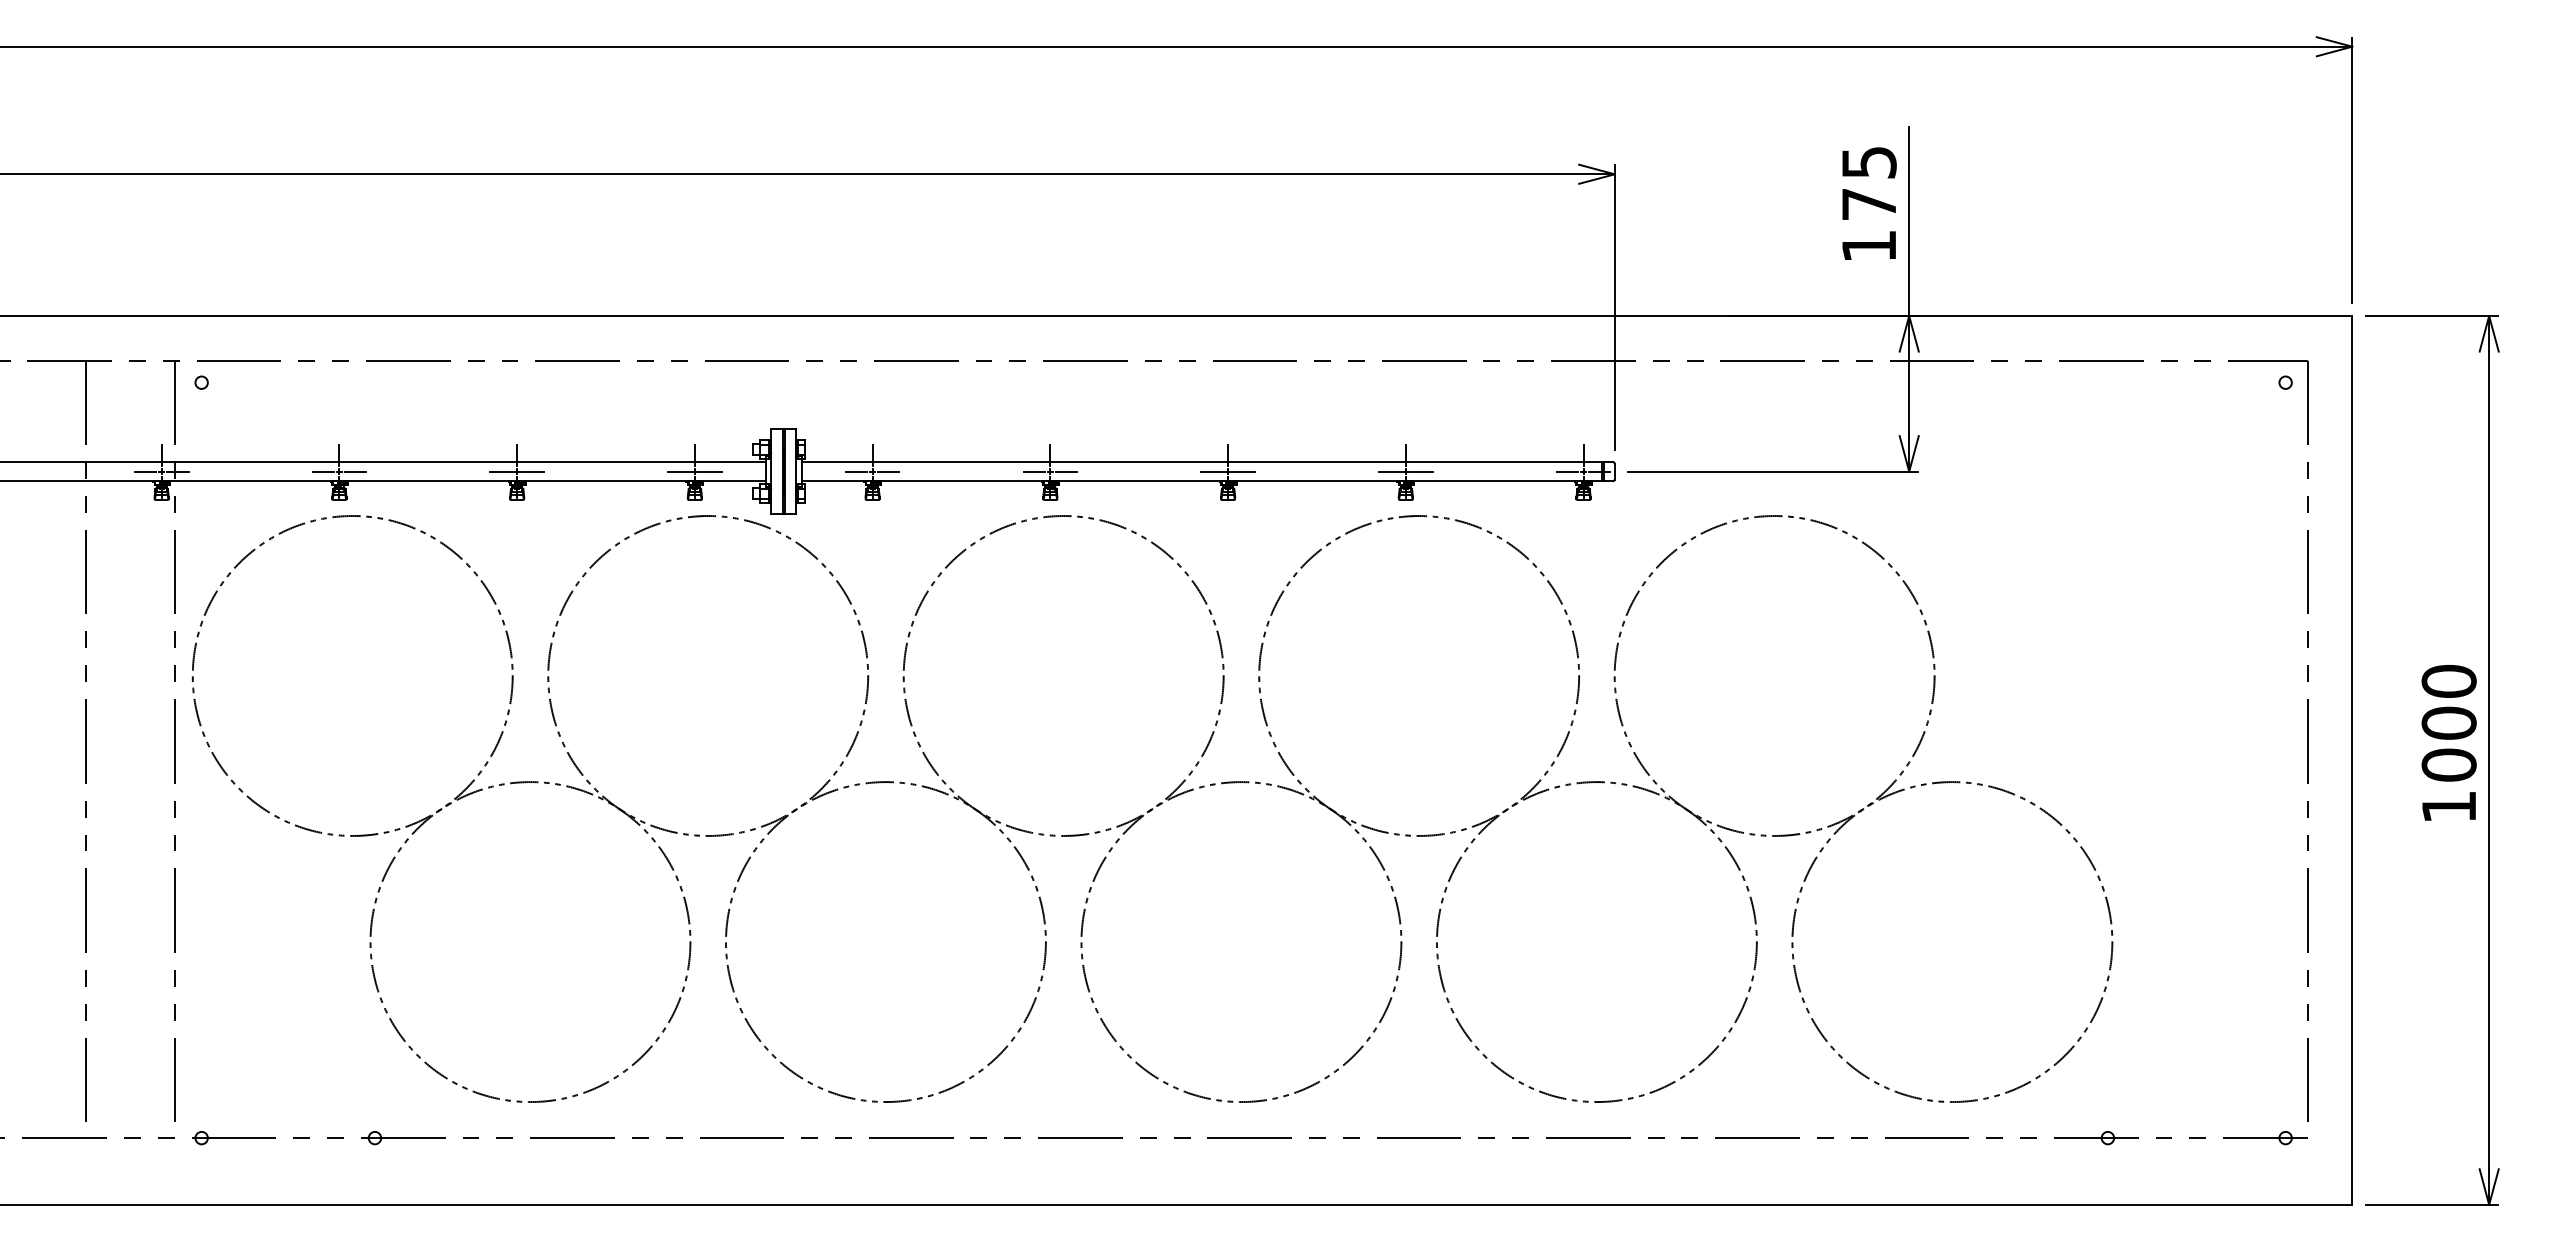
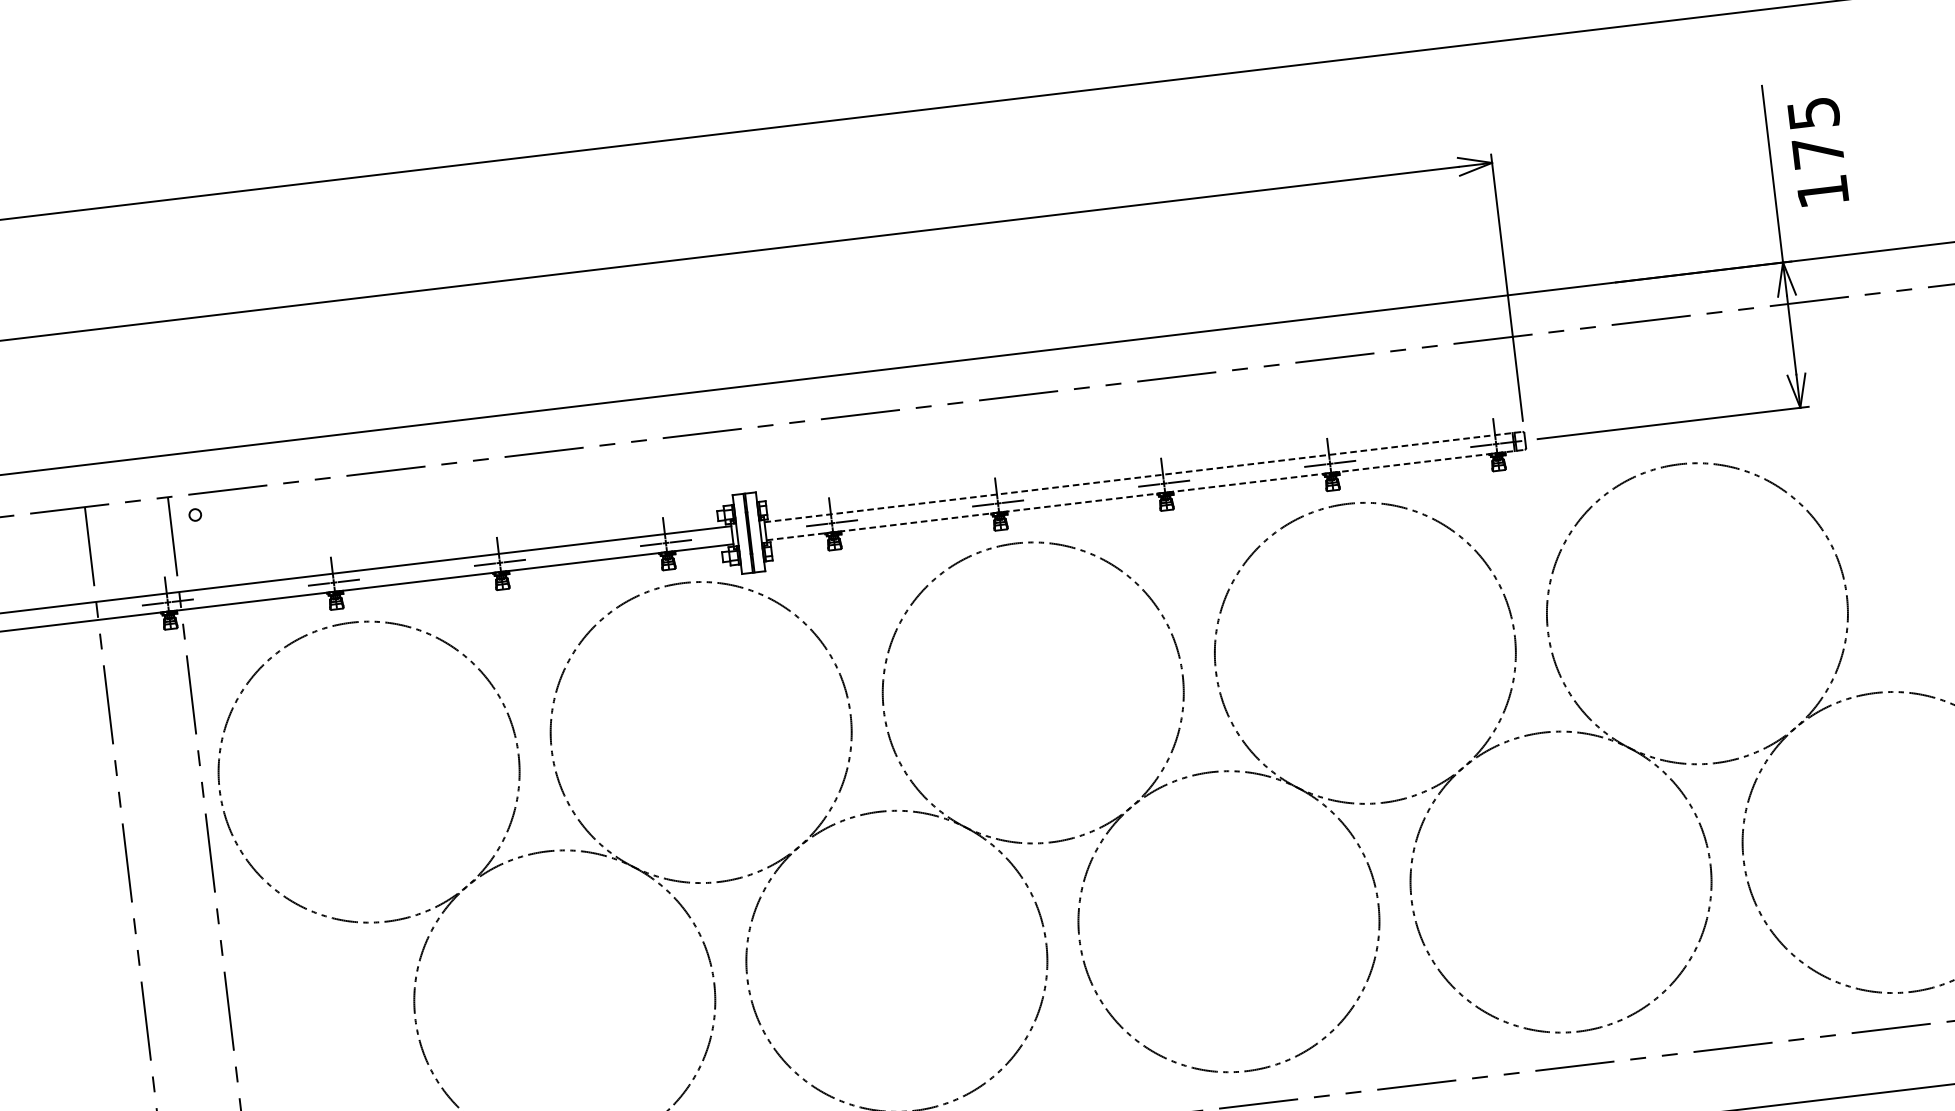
text: (1869, 203) -> (1818, 151), moved
line: (1207, 462) -> (1143, 477), solid -> dashed
line: (1207, 481) -> (1145, 495), solid -> dashed

